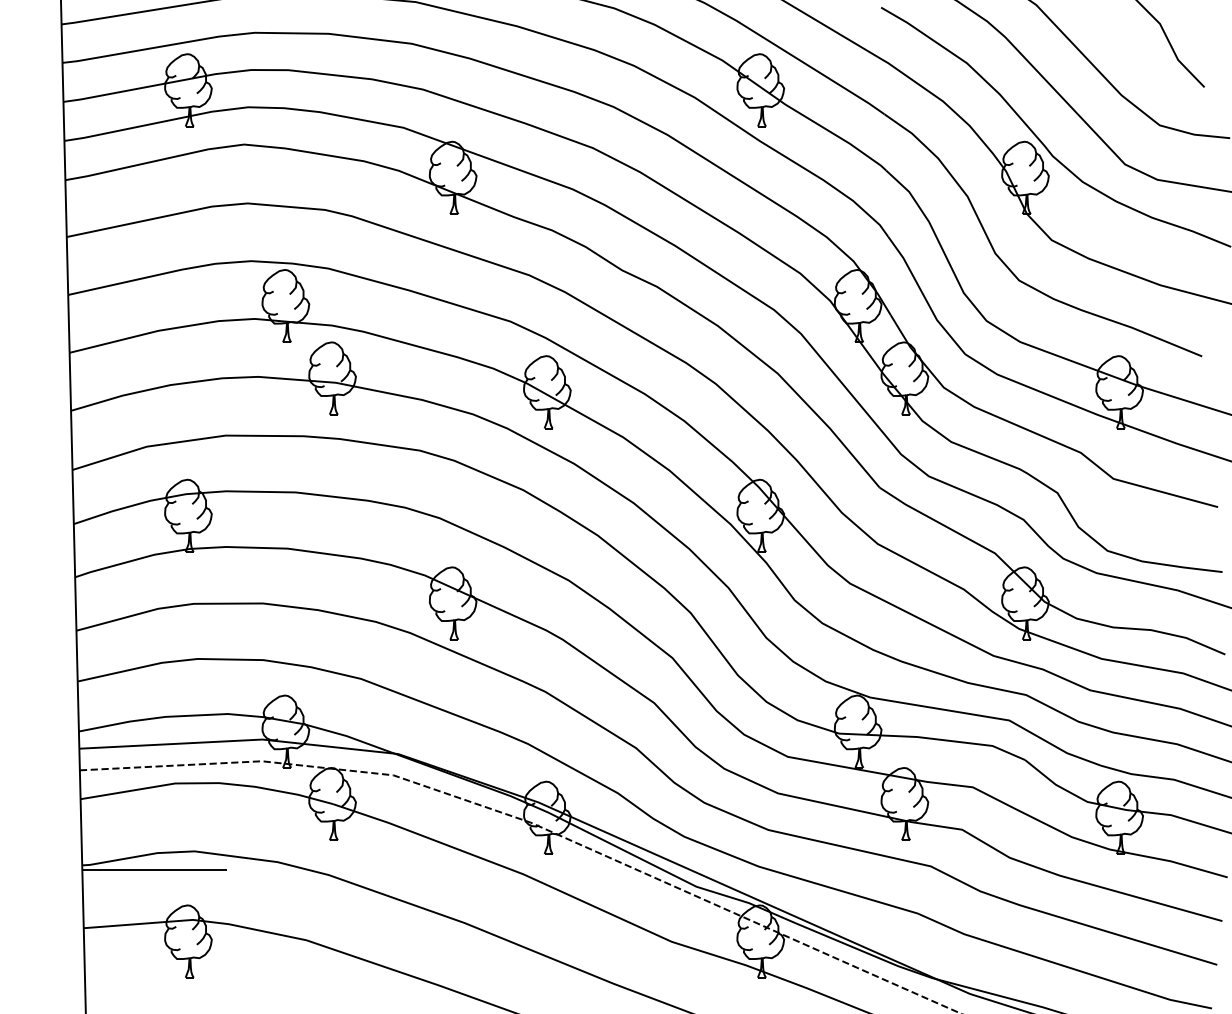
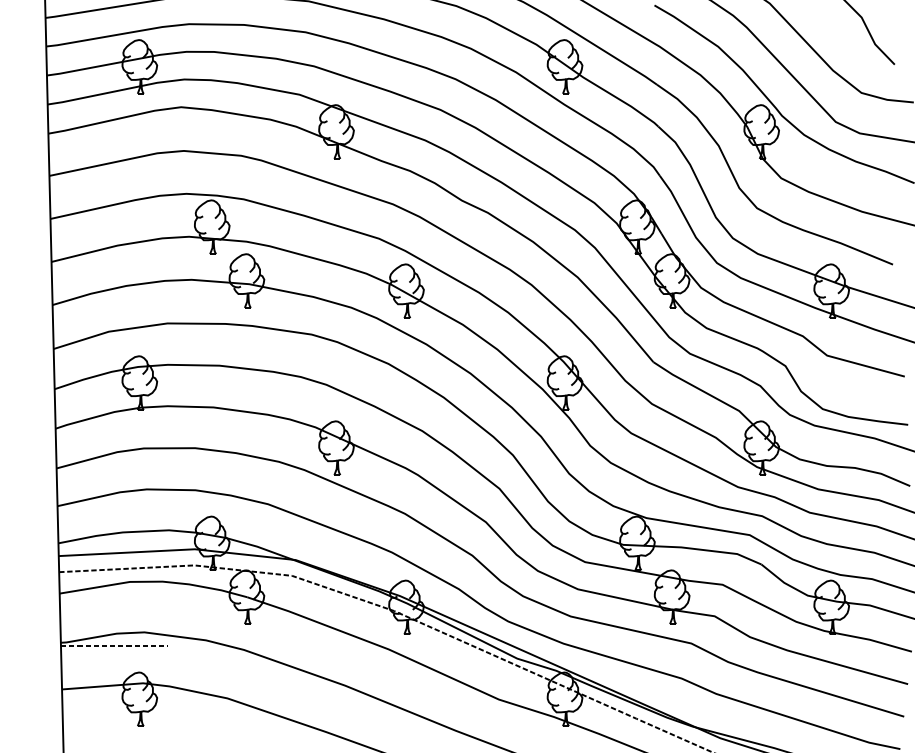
line: (154, 870) -> (114, 646), solid -> dashed

